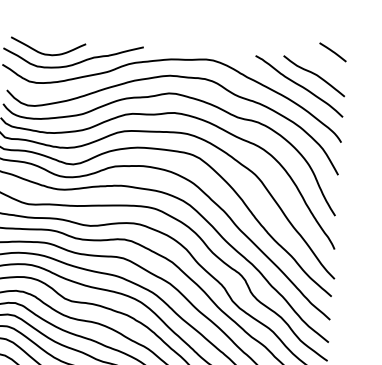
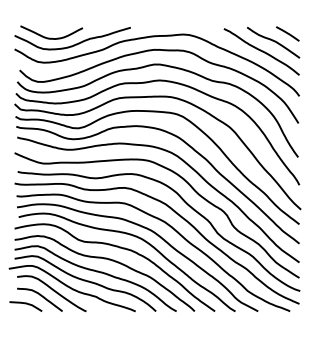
line: (332, 51) -> (287, 33), moved

